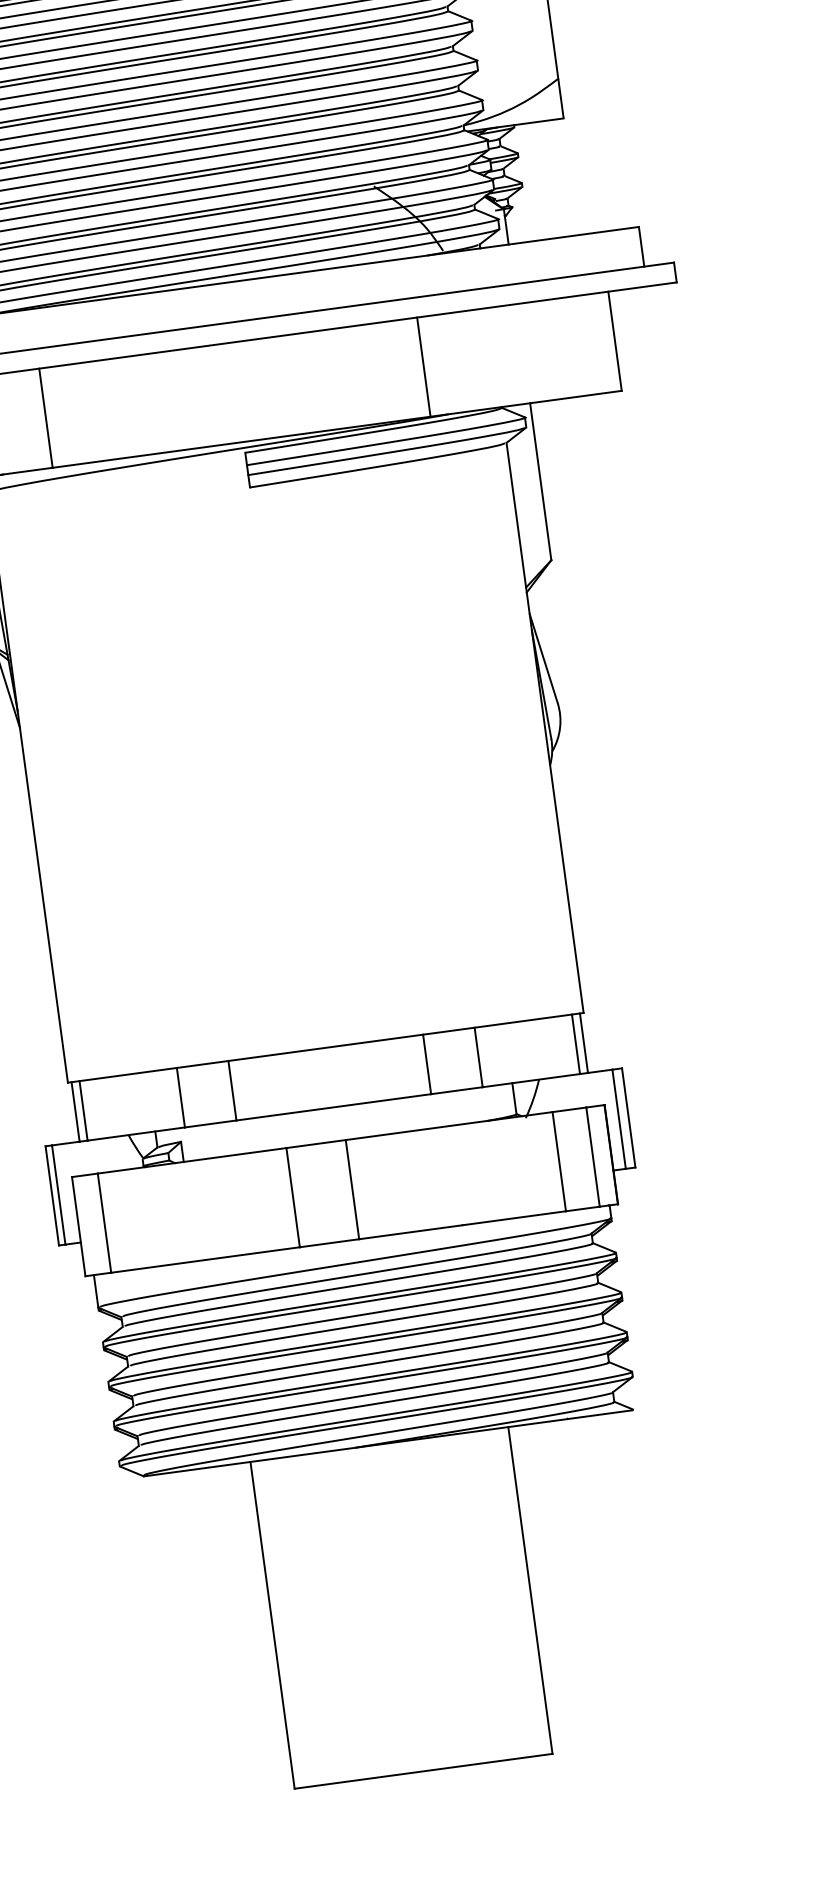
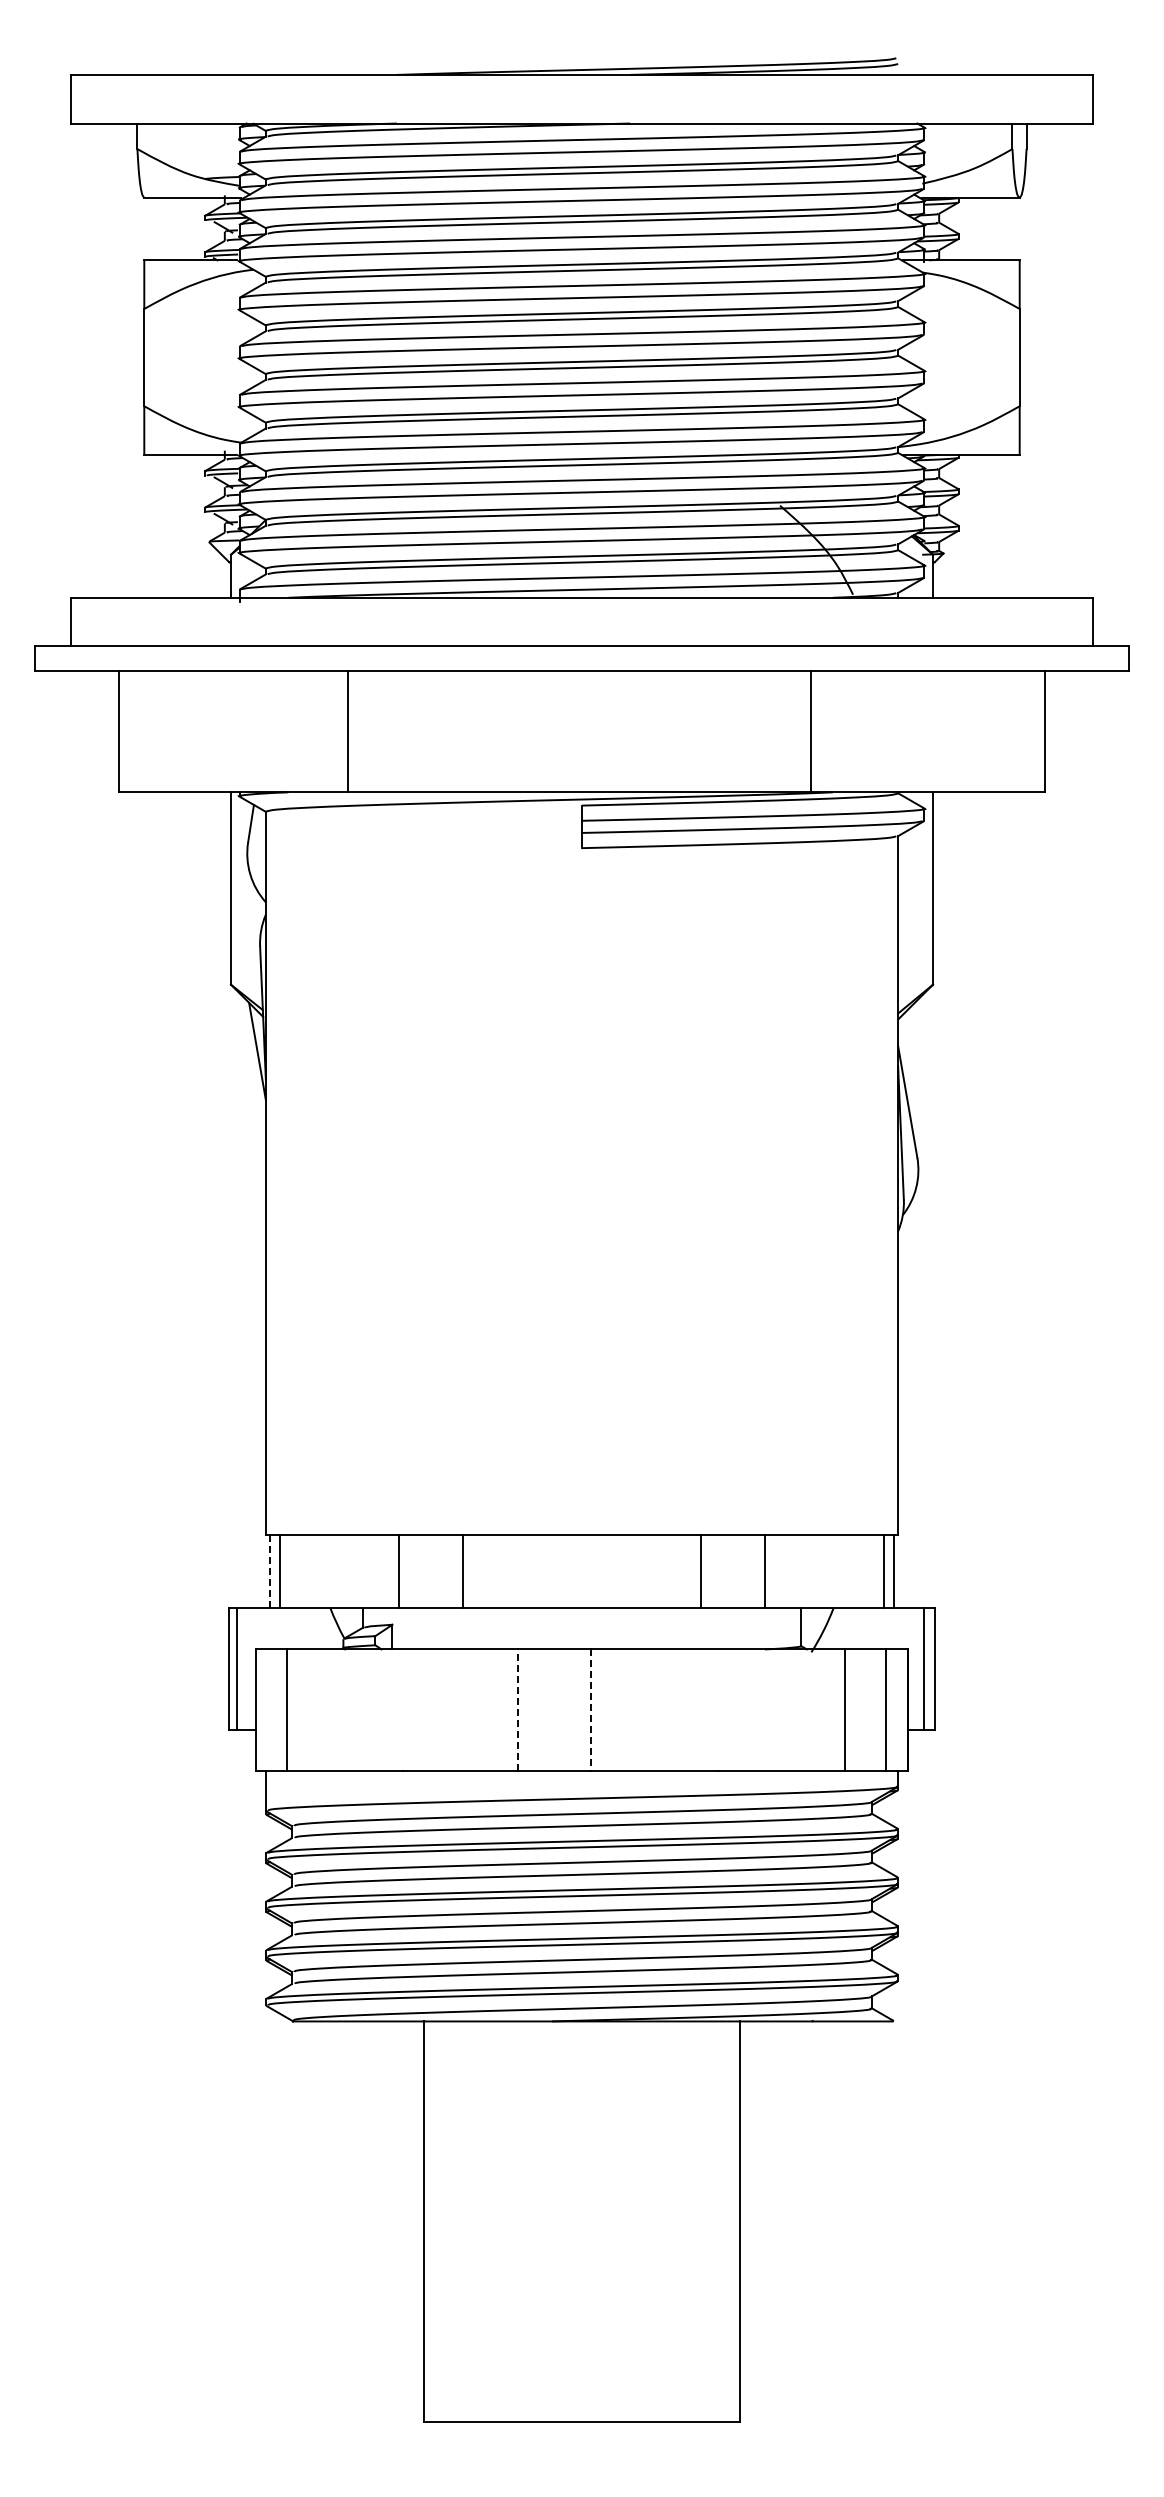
line: (75, 1112) -> (270, 1572), solid -> dashed
line: (352, 1189) -> (591, 1710), solid -> dashed
line: (293, 1197) -> (518, 1710), solid -> dashed

